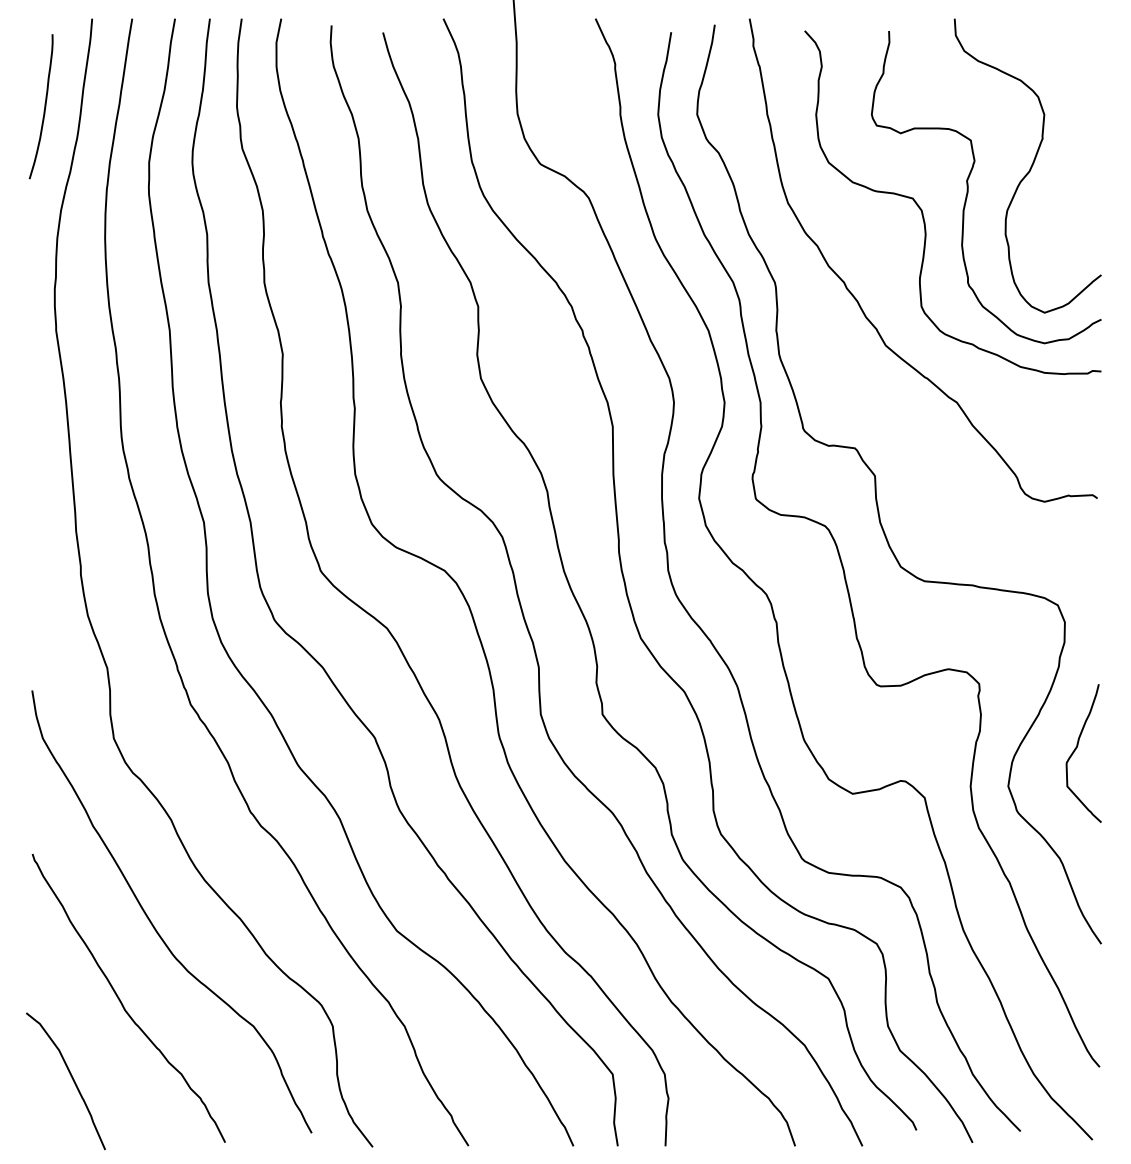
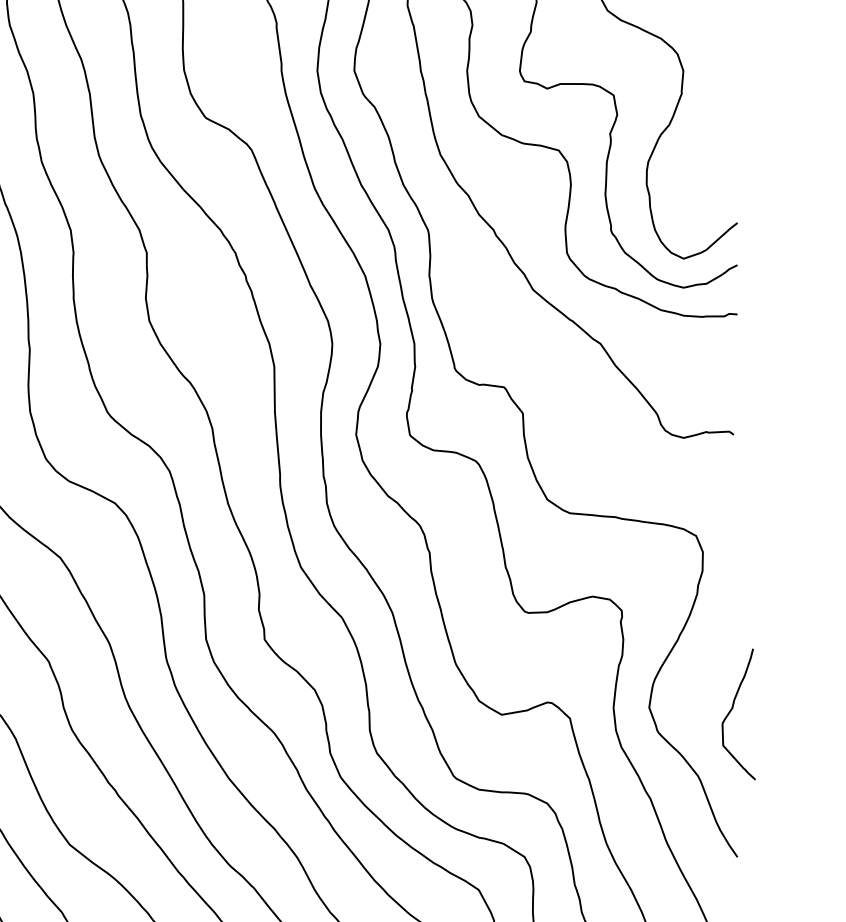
curve: (1076, 749) -> (731, 710), moved

